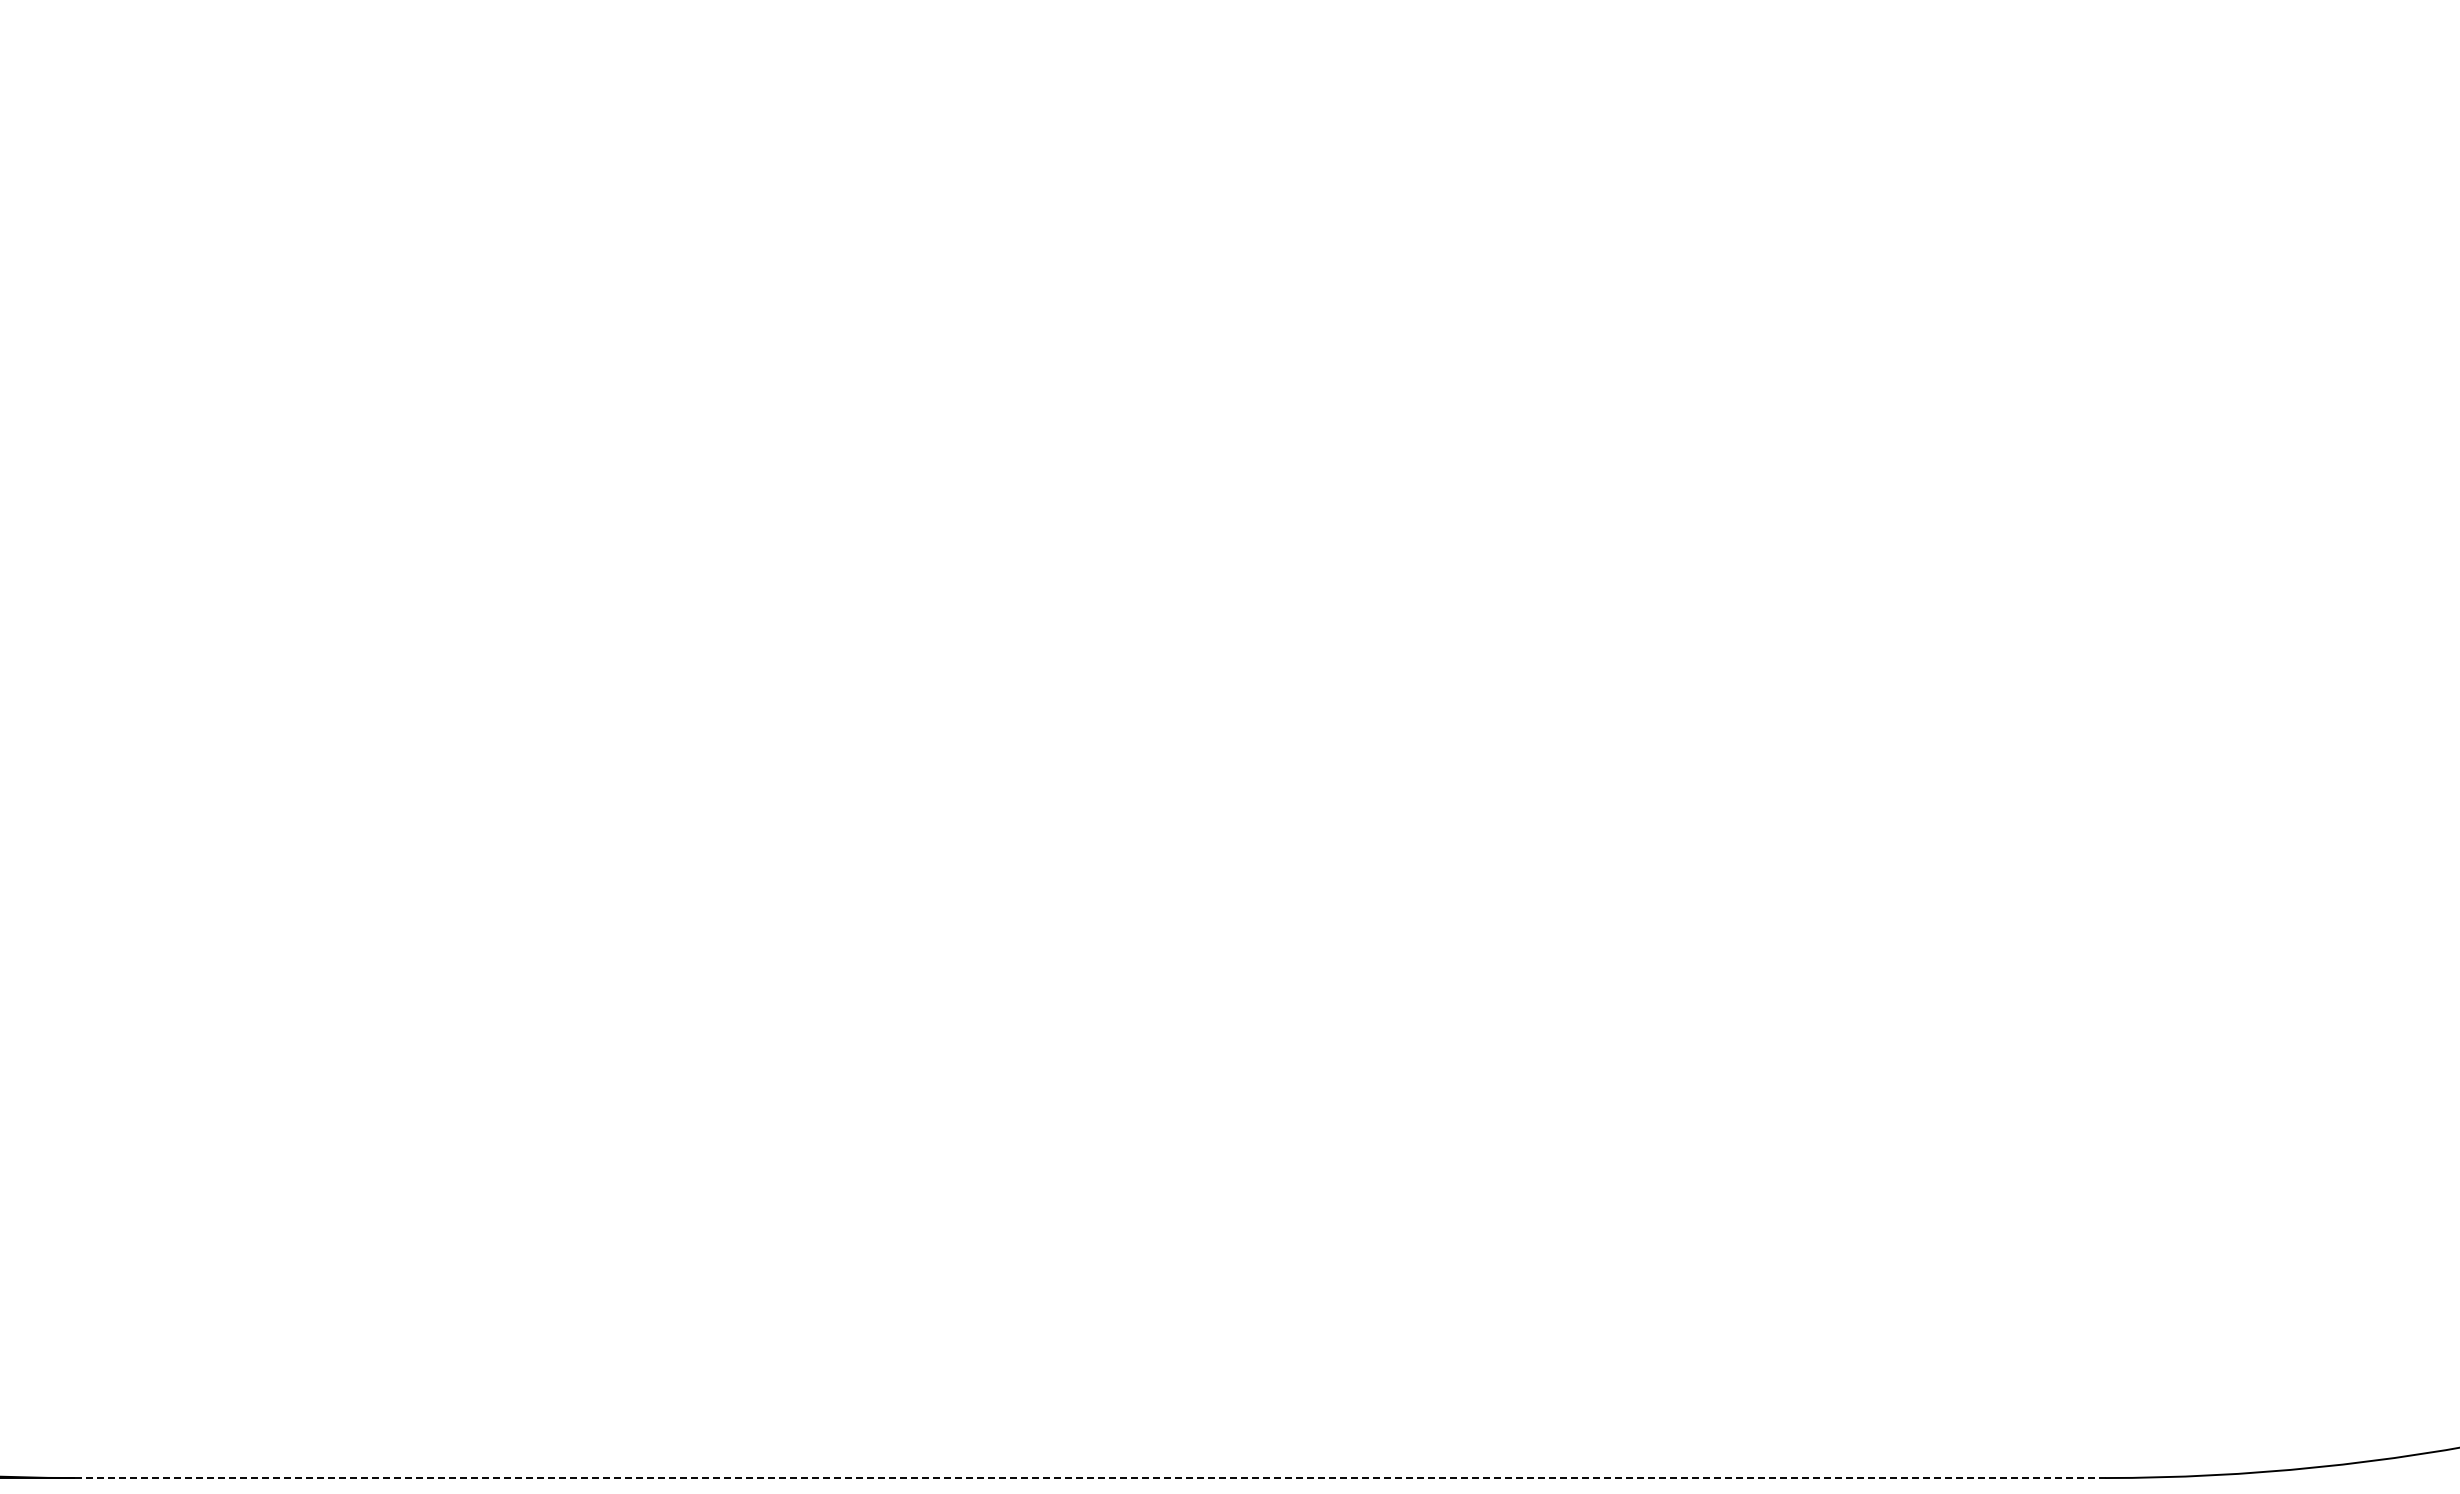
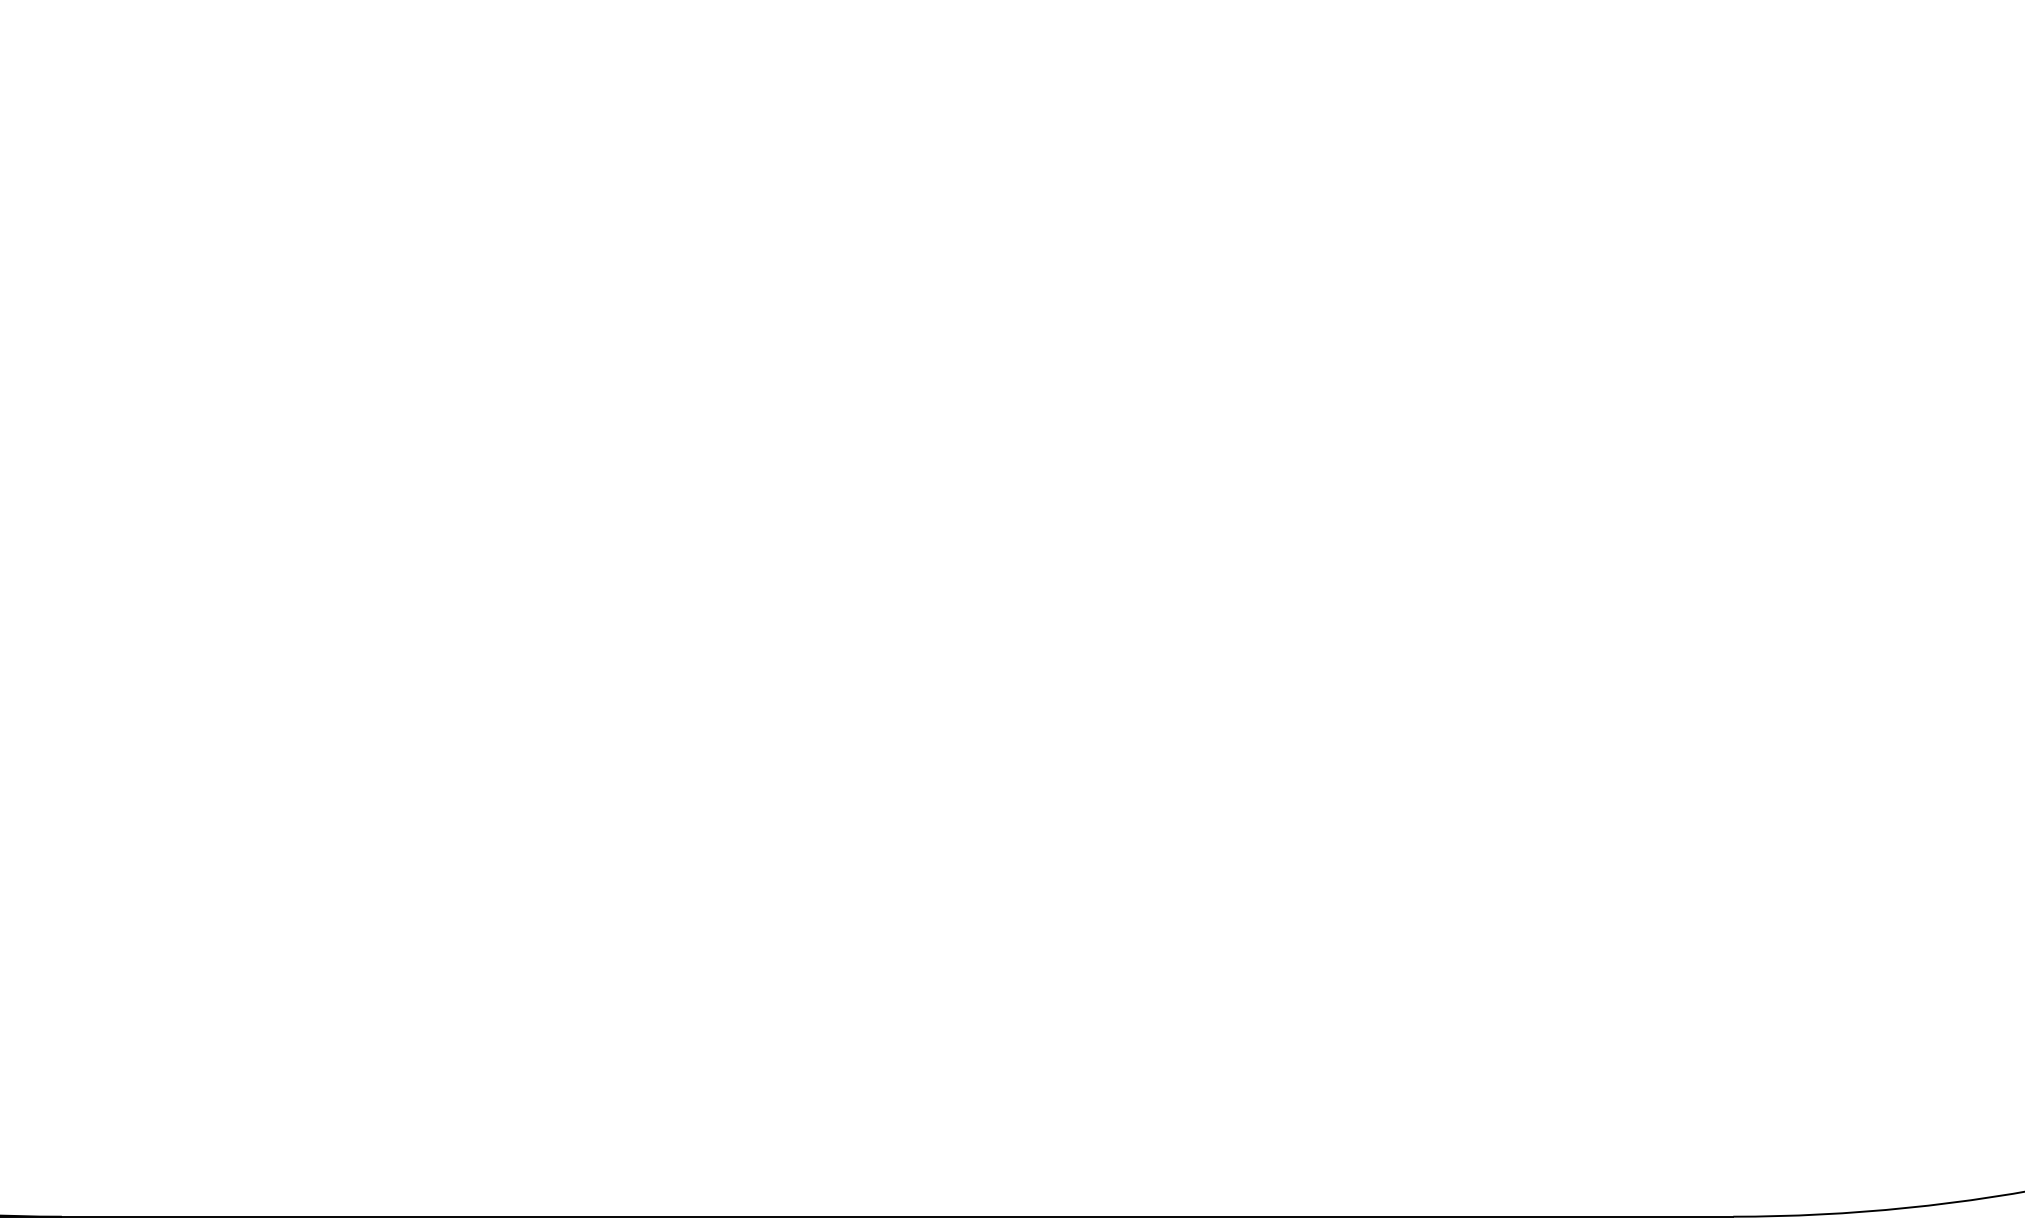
line: (1090, 1478) -> (897, 1217), dashed -> solid

